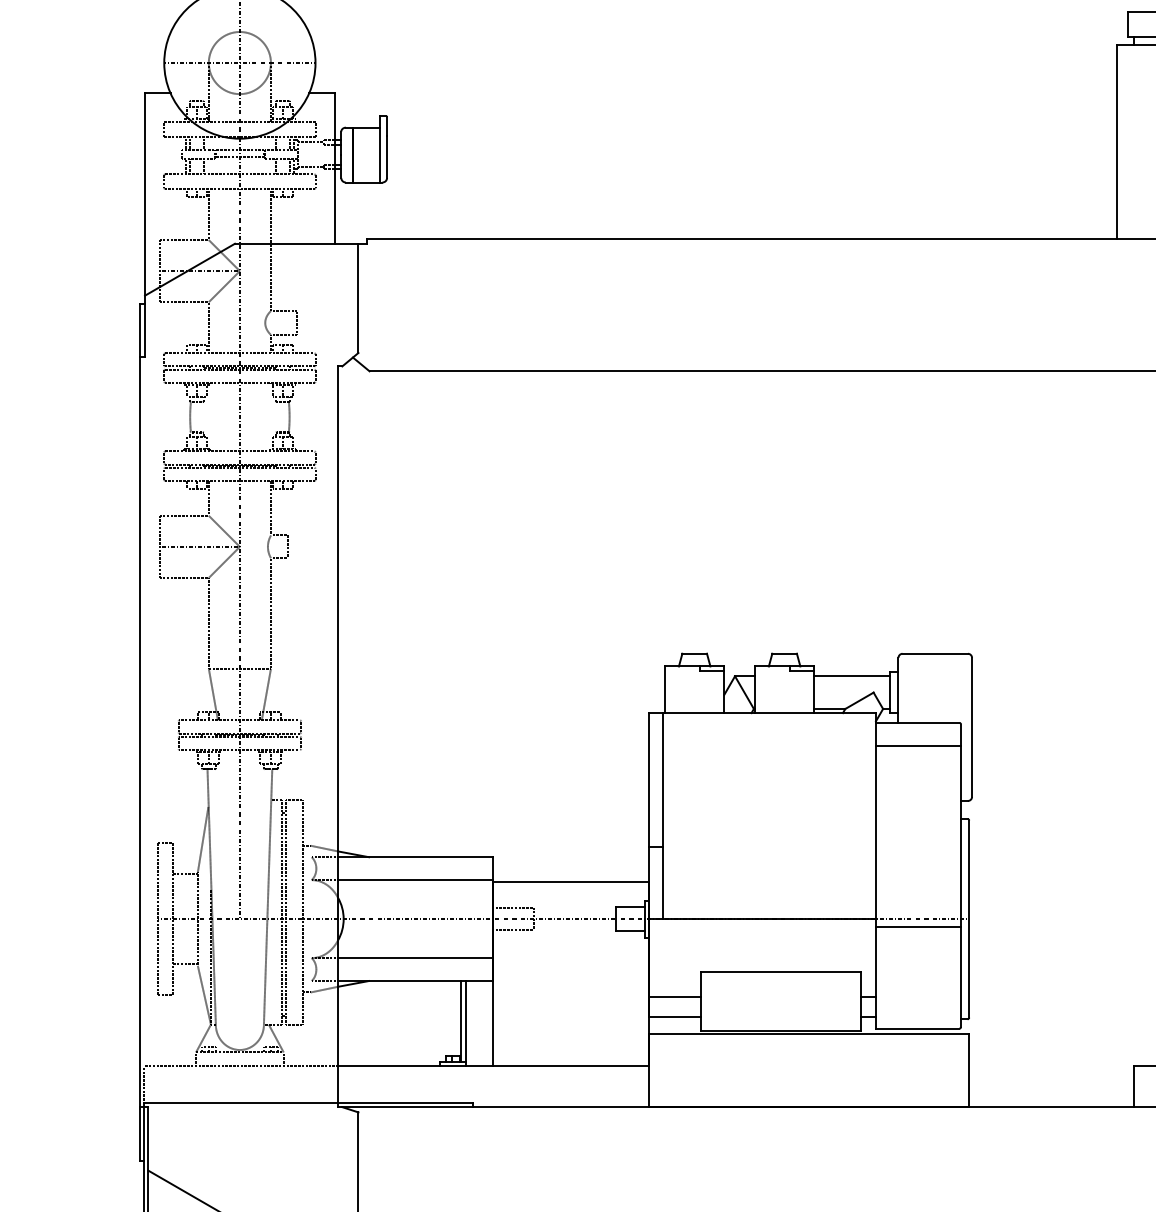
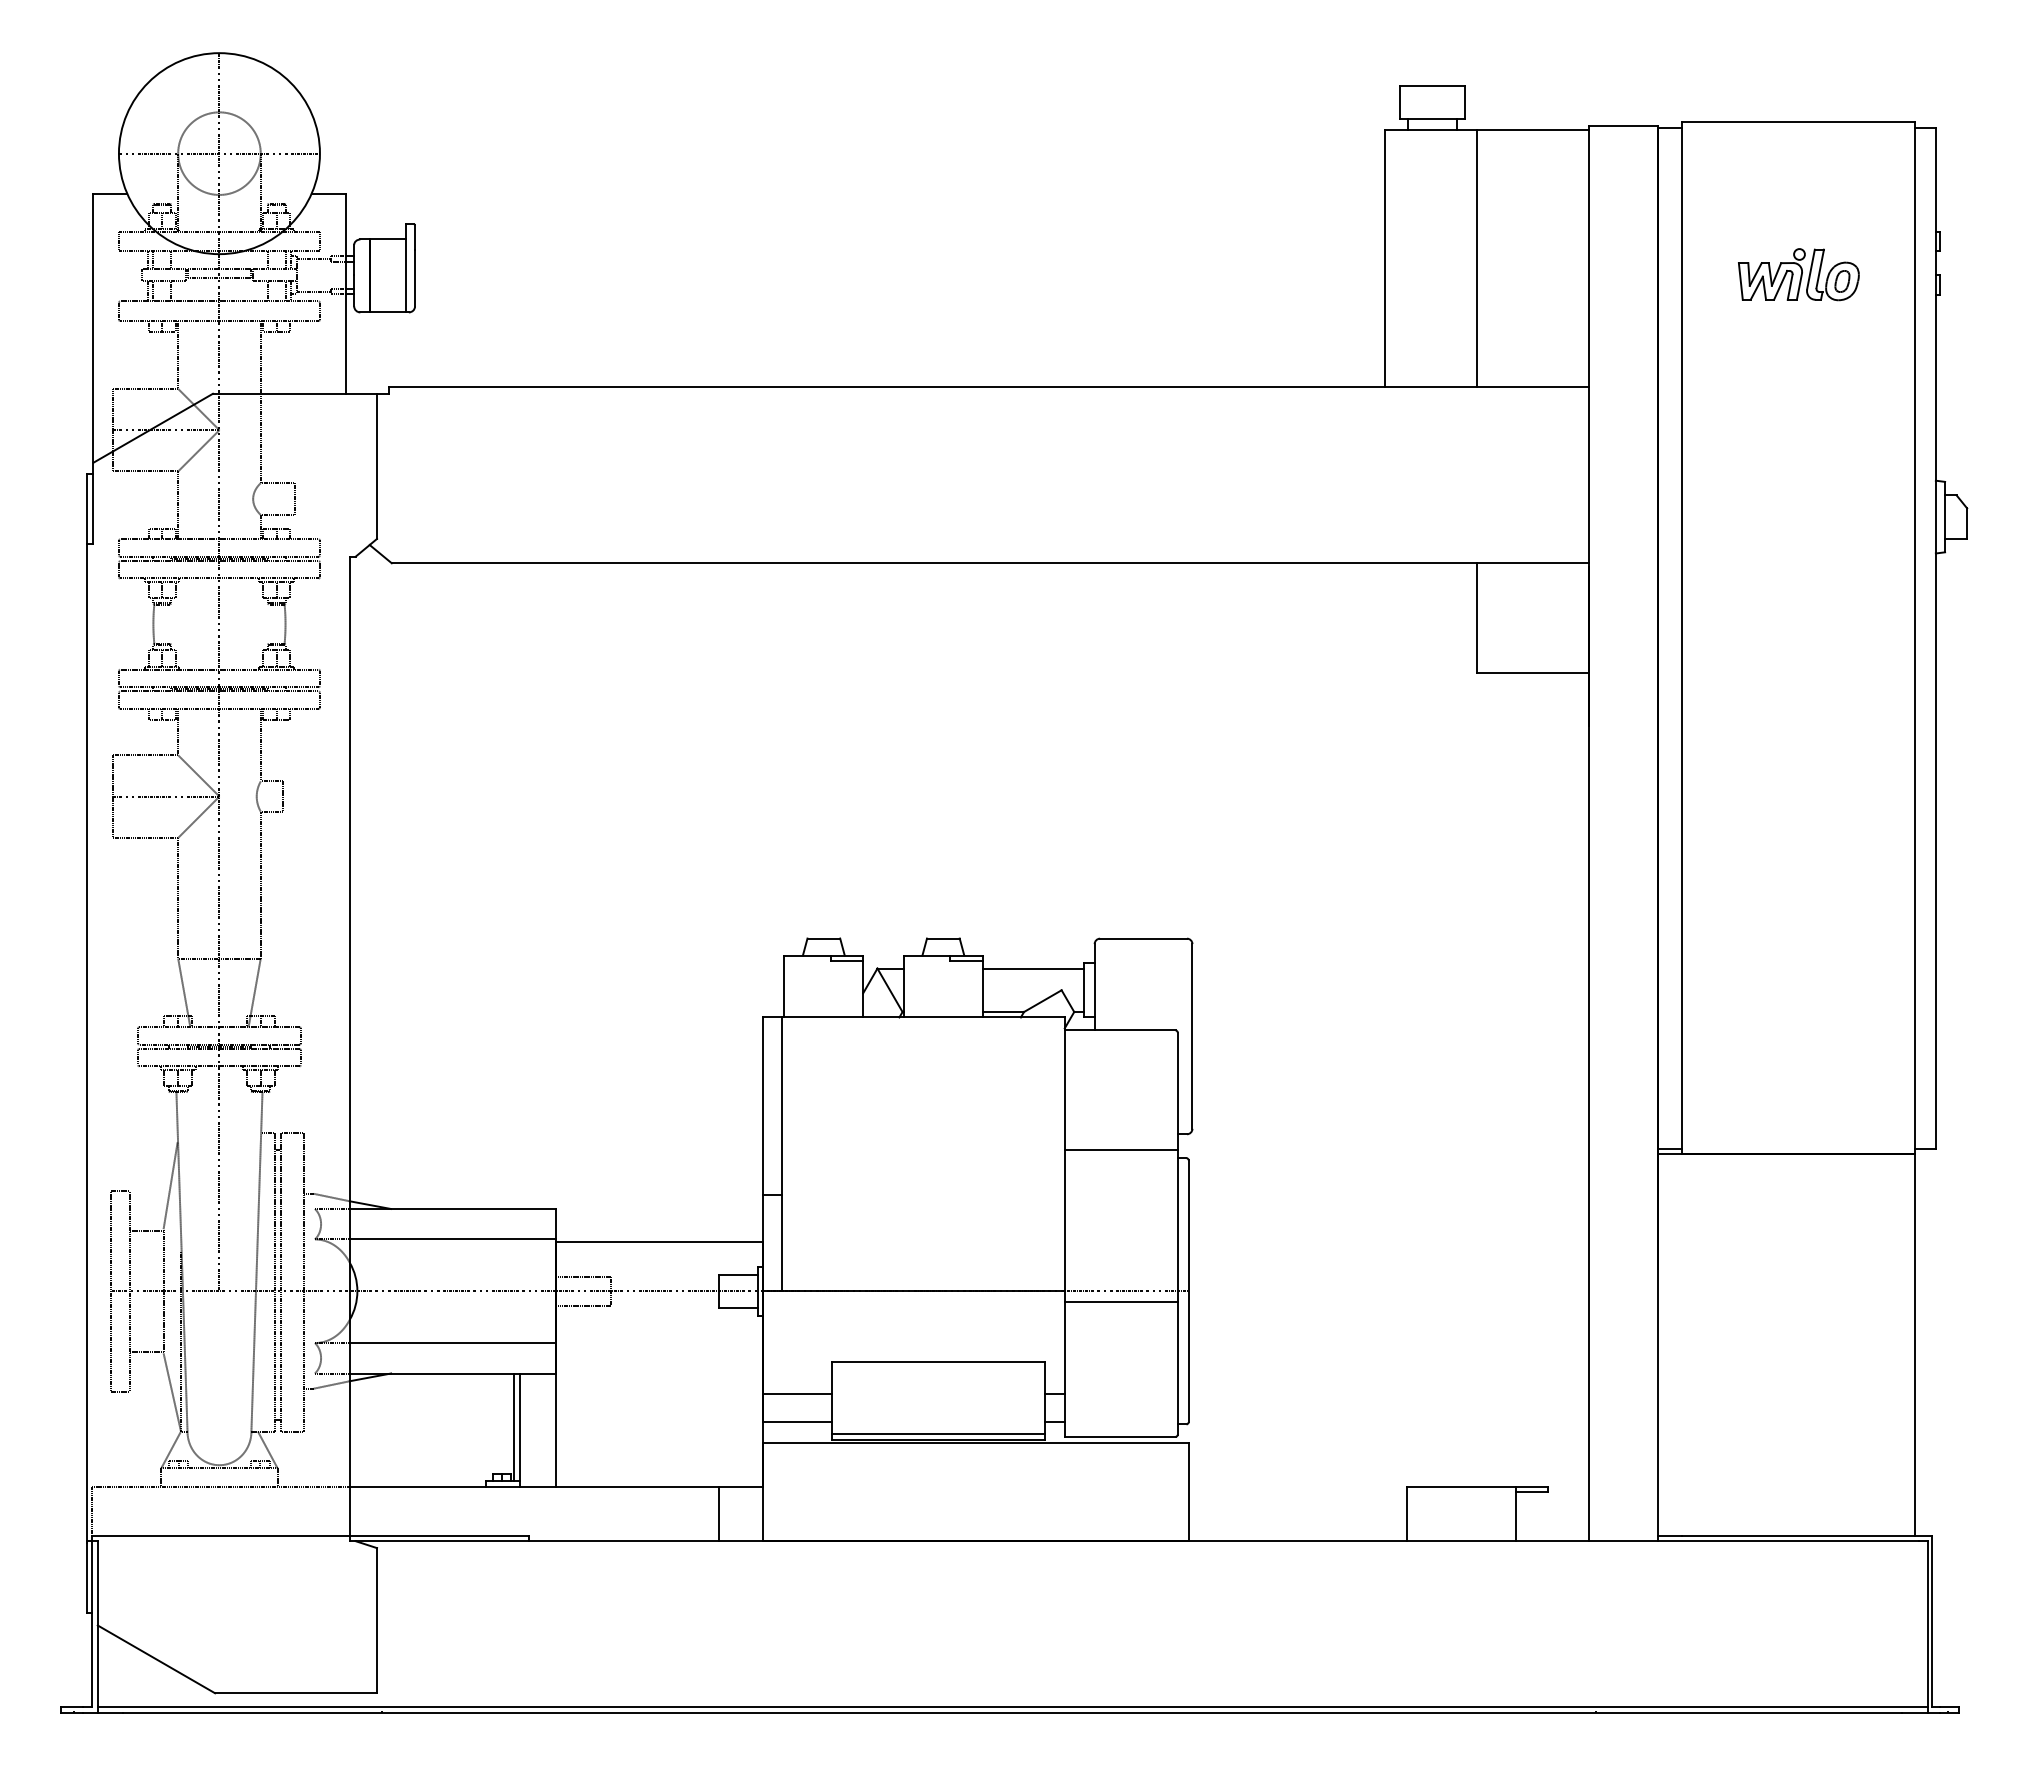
line: (917, 746) -> (1120, 1150), moved
line: (780, 1026) -> (938, 1433), added
line: (616, 1086) -> (719, 1513), added

